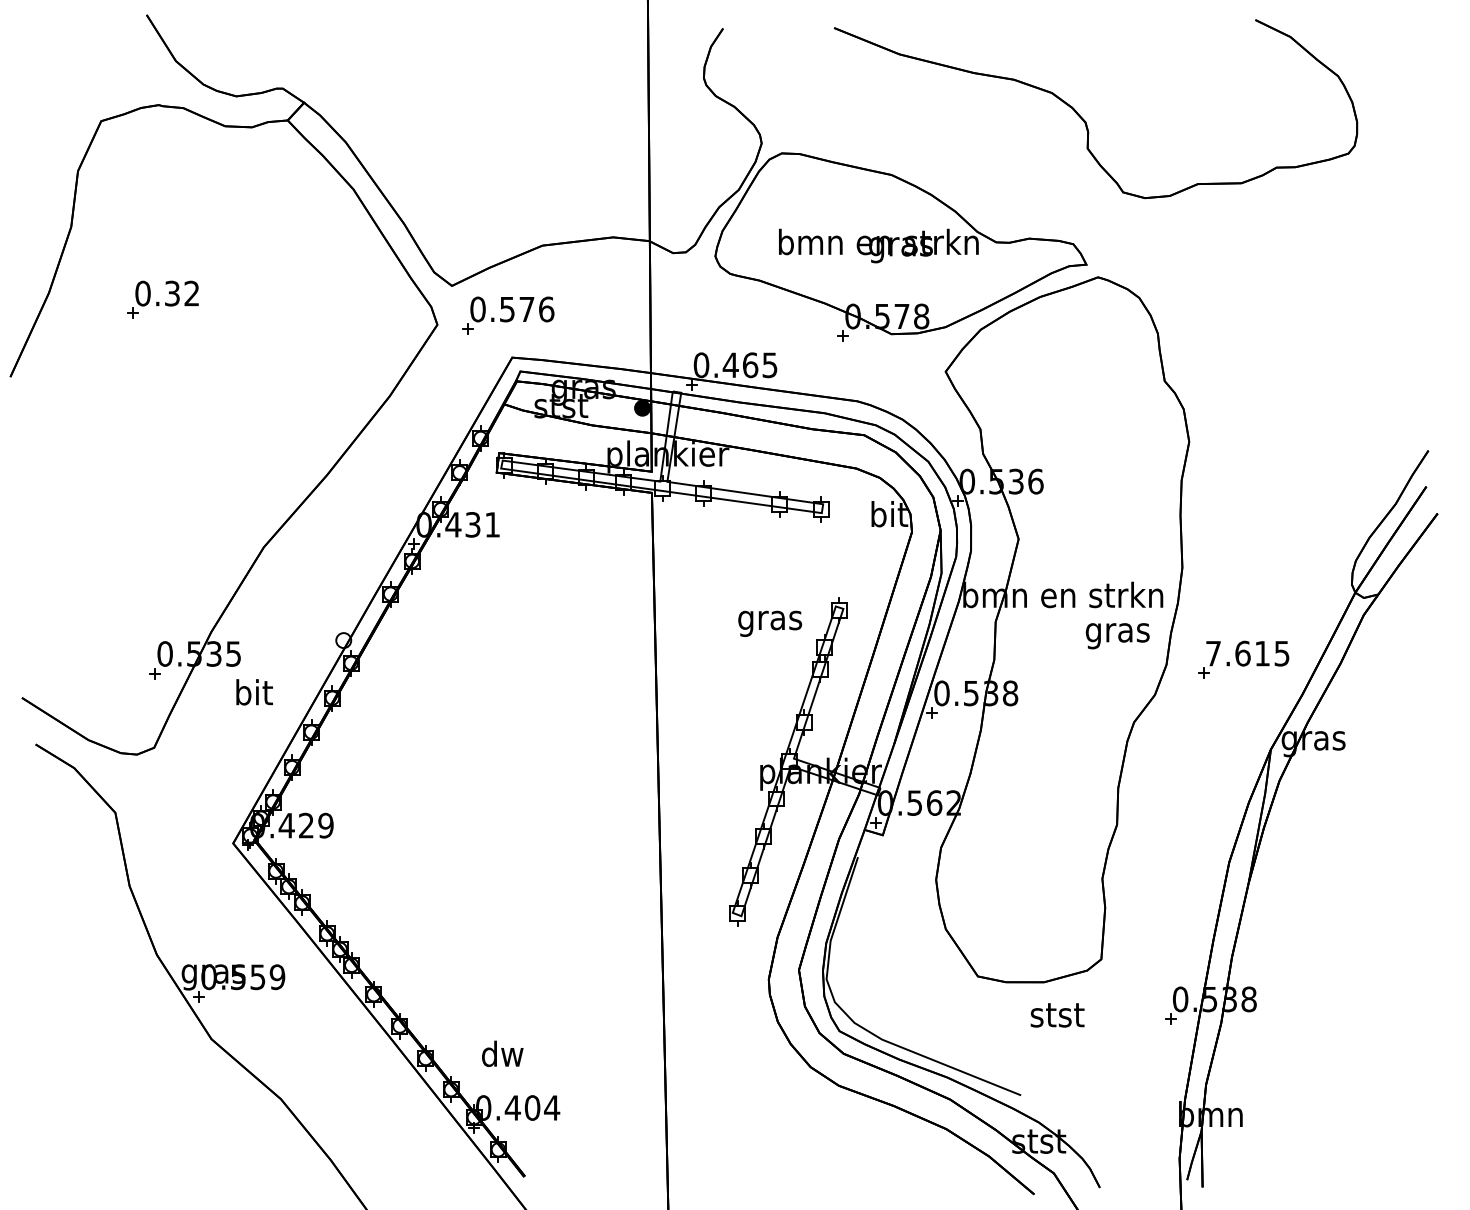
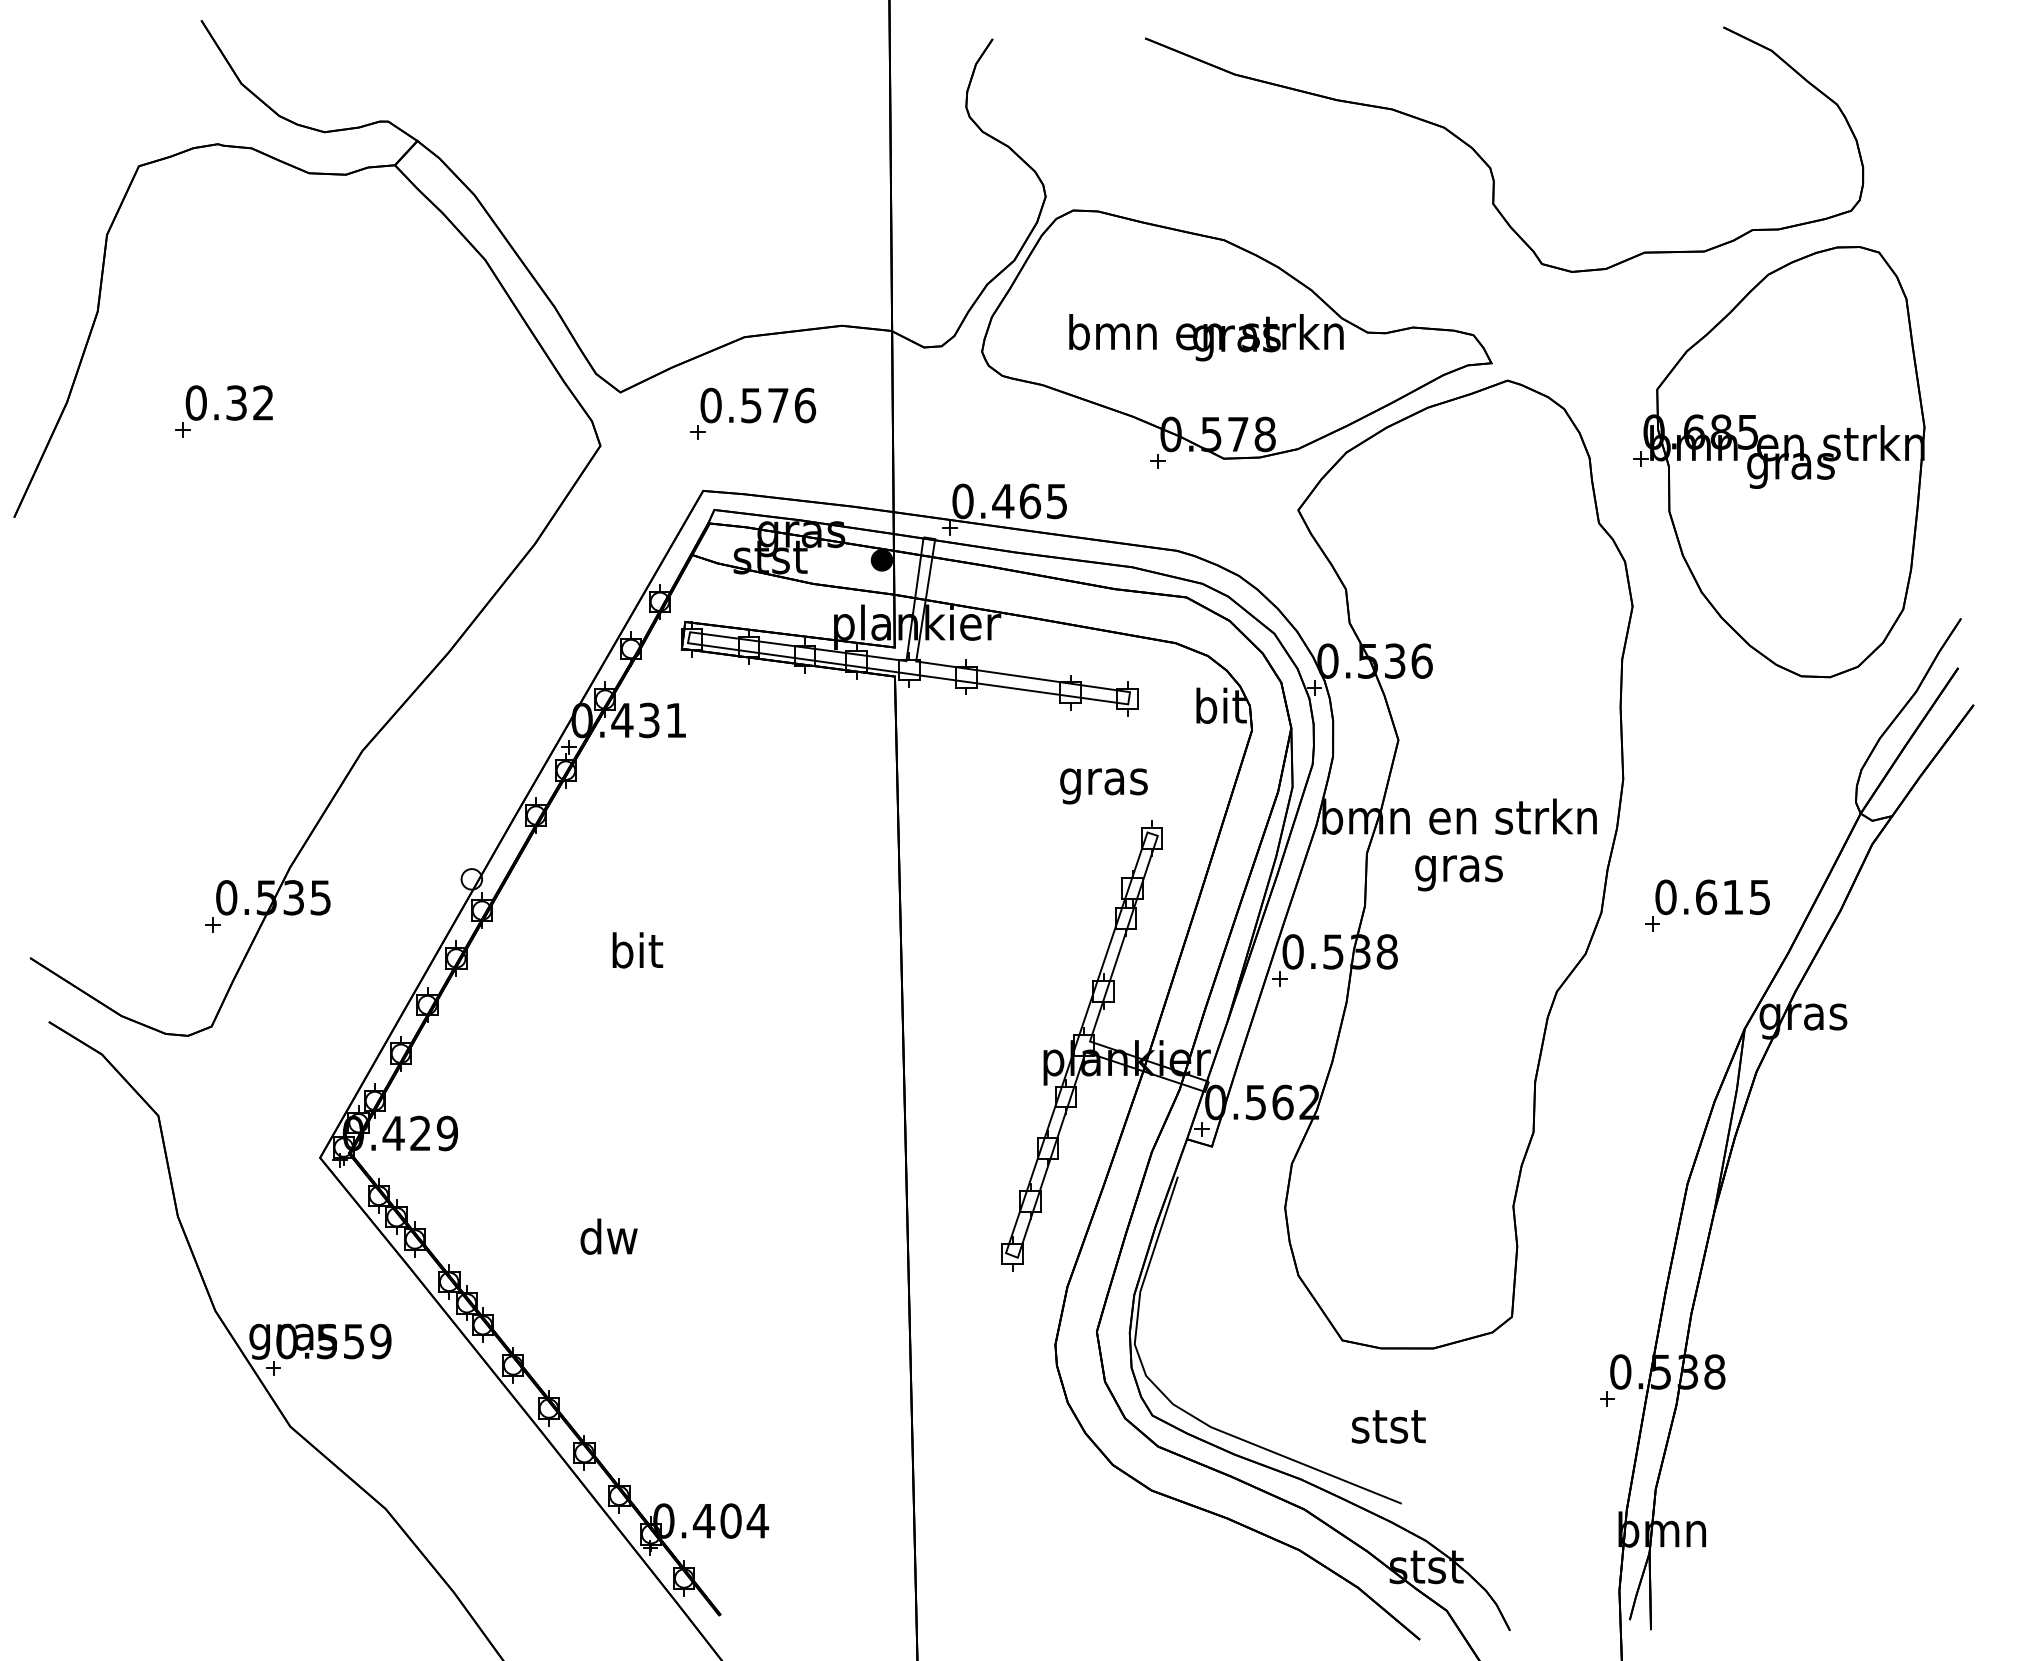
part: (508, 315) -> (752, 413), moved
part: (1295, 336) -> (1778, 461), added
text: (770, 623) -> (1104, 785), moved
text: (1117, 636) -> (1458, 873), moved
text: (1213, 653) -> (1665, 897), 7.615 -> 0.615
text: (254, 692) -> (637, 950), moved
text: (1057, 1015) -> (1388, 1427), moved
text: (502, 1053) -> (608, 1236), moved

